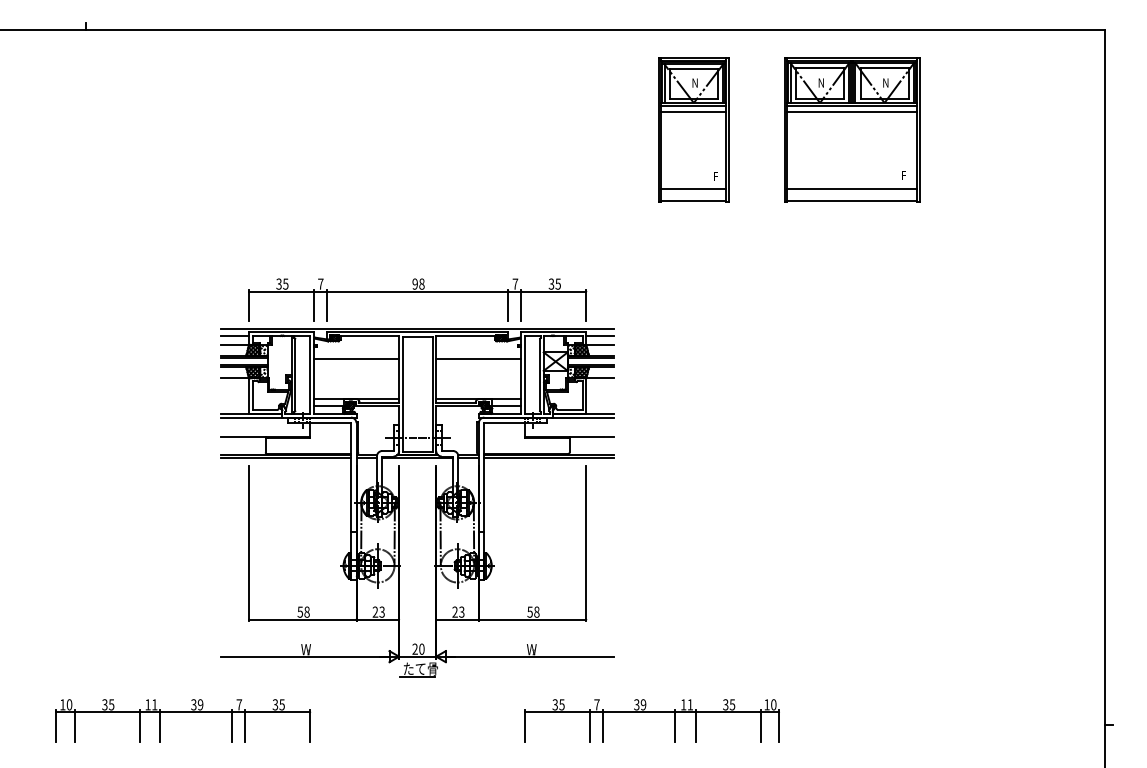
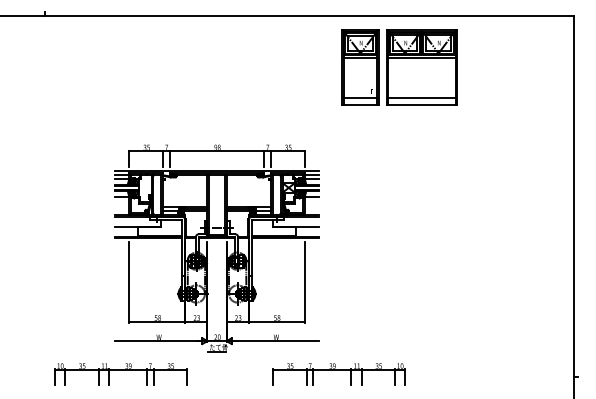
part: (851, 129) -> (421, 67), moved
line: (356, 358) -> (185, 186), removed
line: (478, 358) -> (248, 186), removed
part: (181, 720) -> (120, 374), moved

